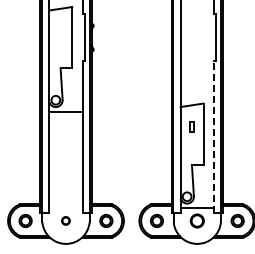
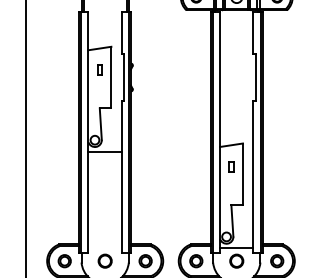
part: (60, 29) -> (99, 69), added
line: (214, 136) -> (253, 176), dashed -> solid
circle: (65, 220) -> (104, 260), size x1.67

